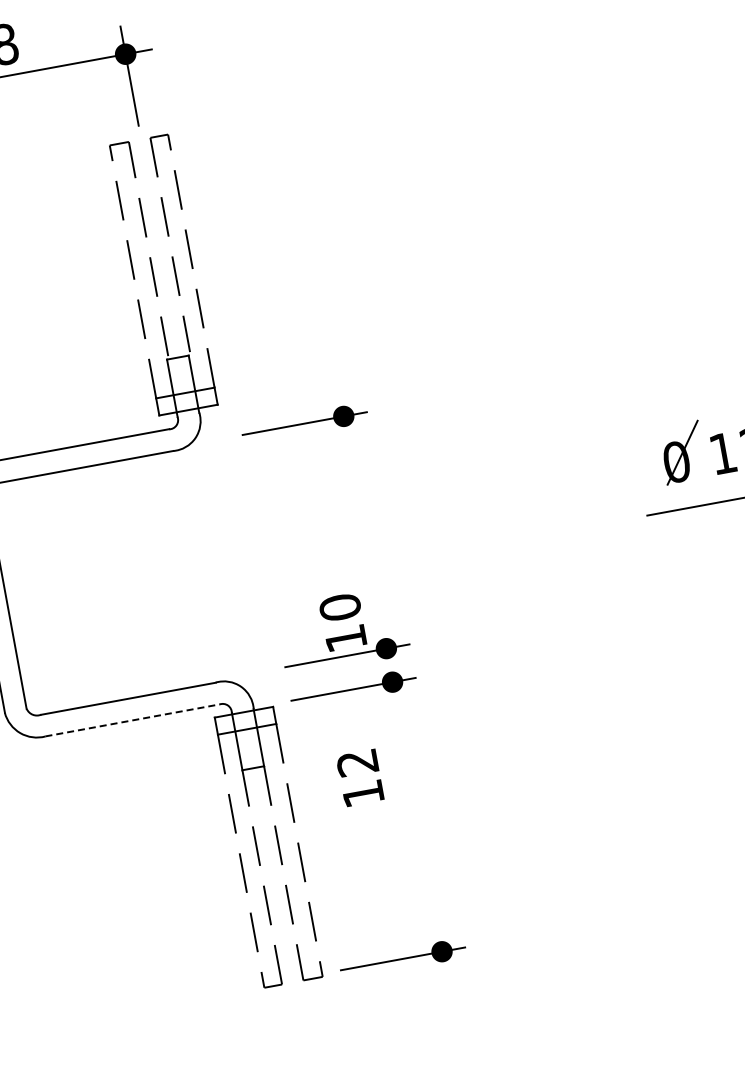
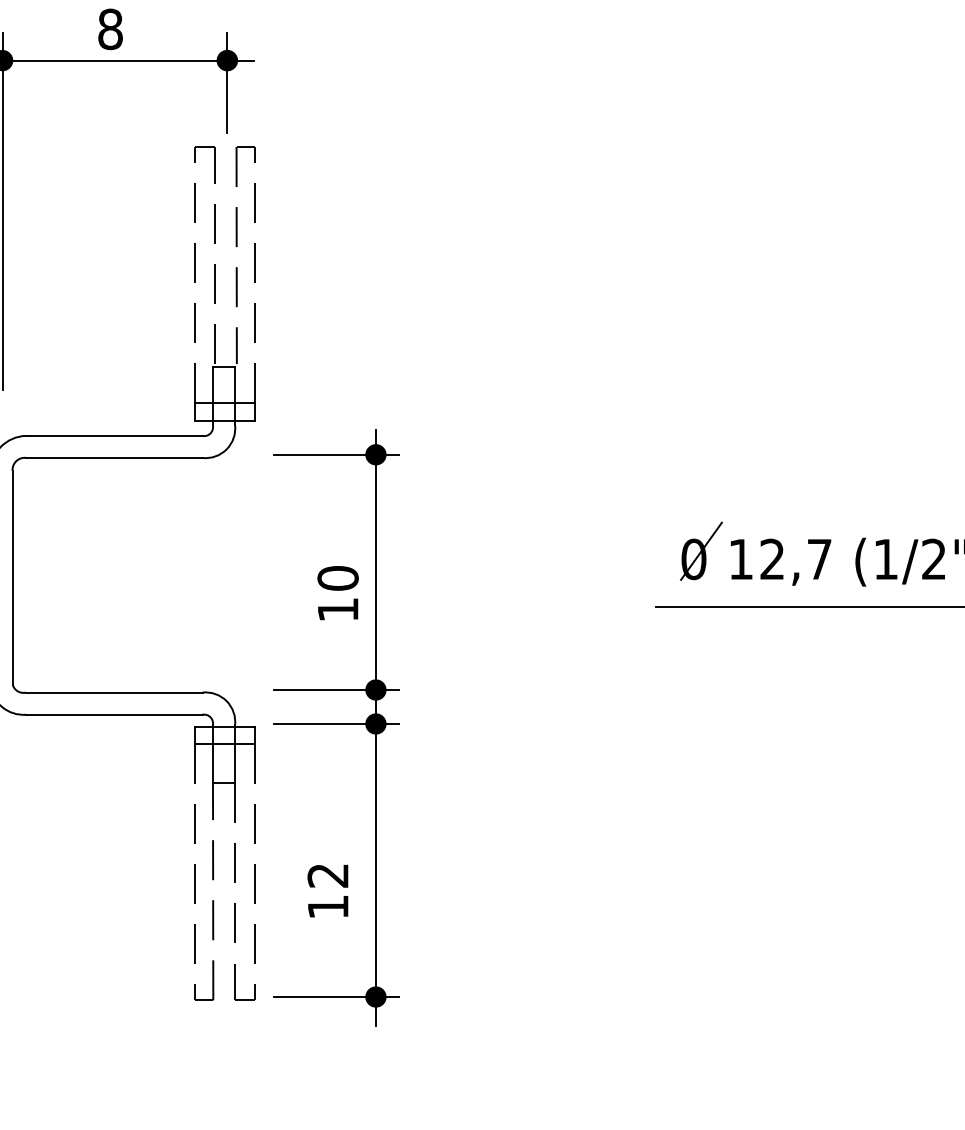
text: (342, 622) -> (337, 593), moved
line: (392, 685) -> (375, 727), added
line: (132, 720) -> (114, 714), dashed -> solid
text: (359, 777) -> (327, 890), moved

